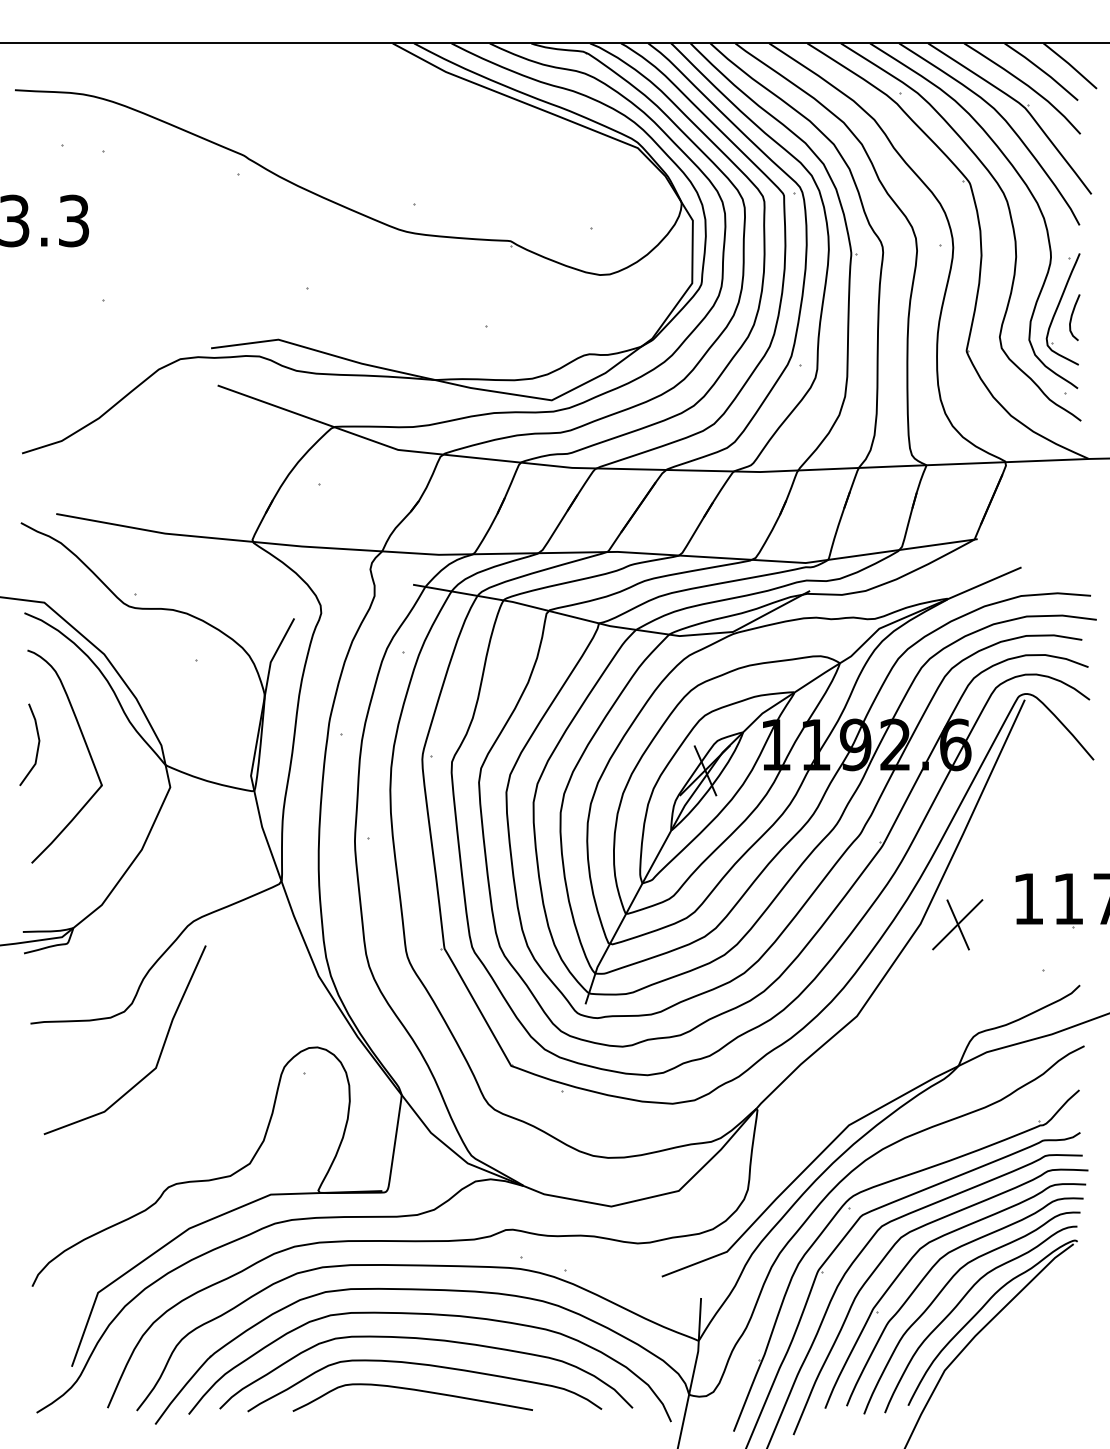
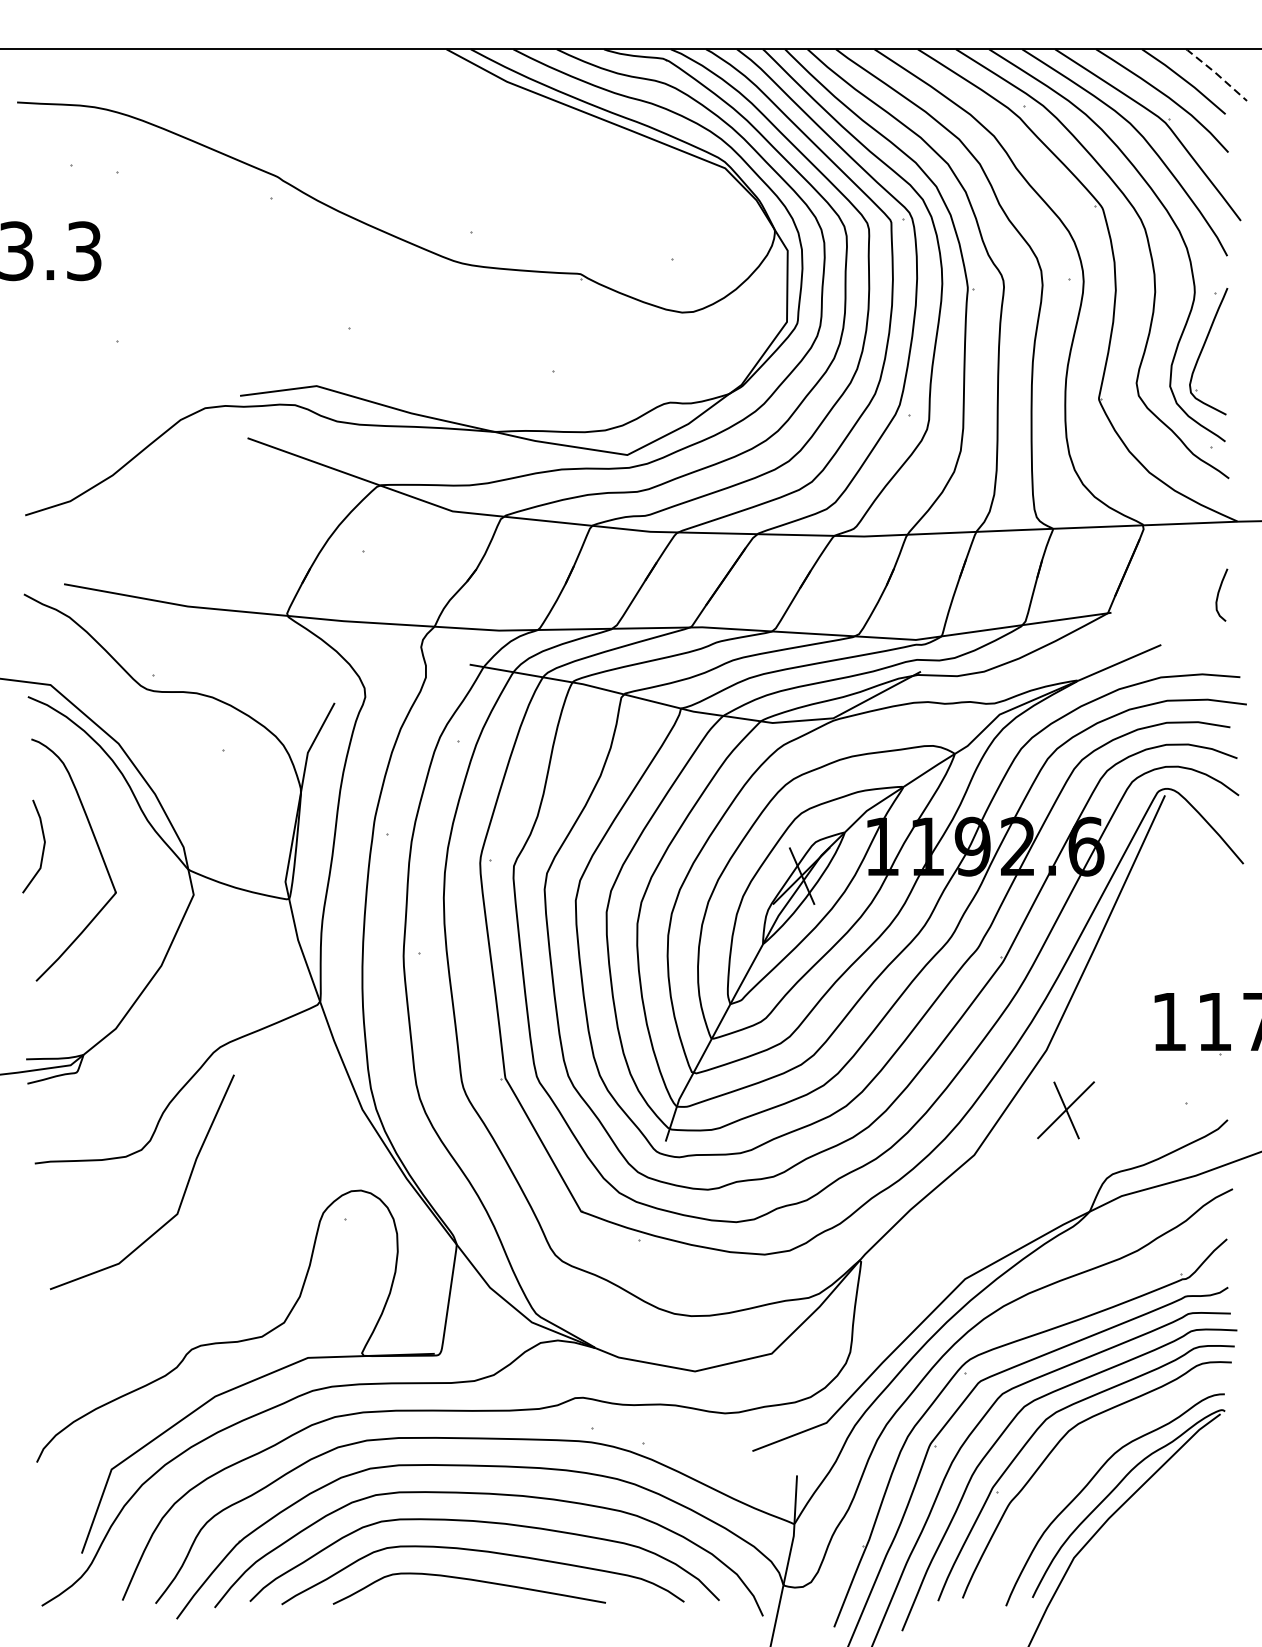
line: (1069, 64) -> (1215, 73), solid -> dashed
curve: (1072, 317) -> (1219, 595), moved
part: (957, 924) -> (1065, 1109), moved
curve: (942, 1291) -> (1071, 1468), removed

